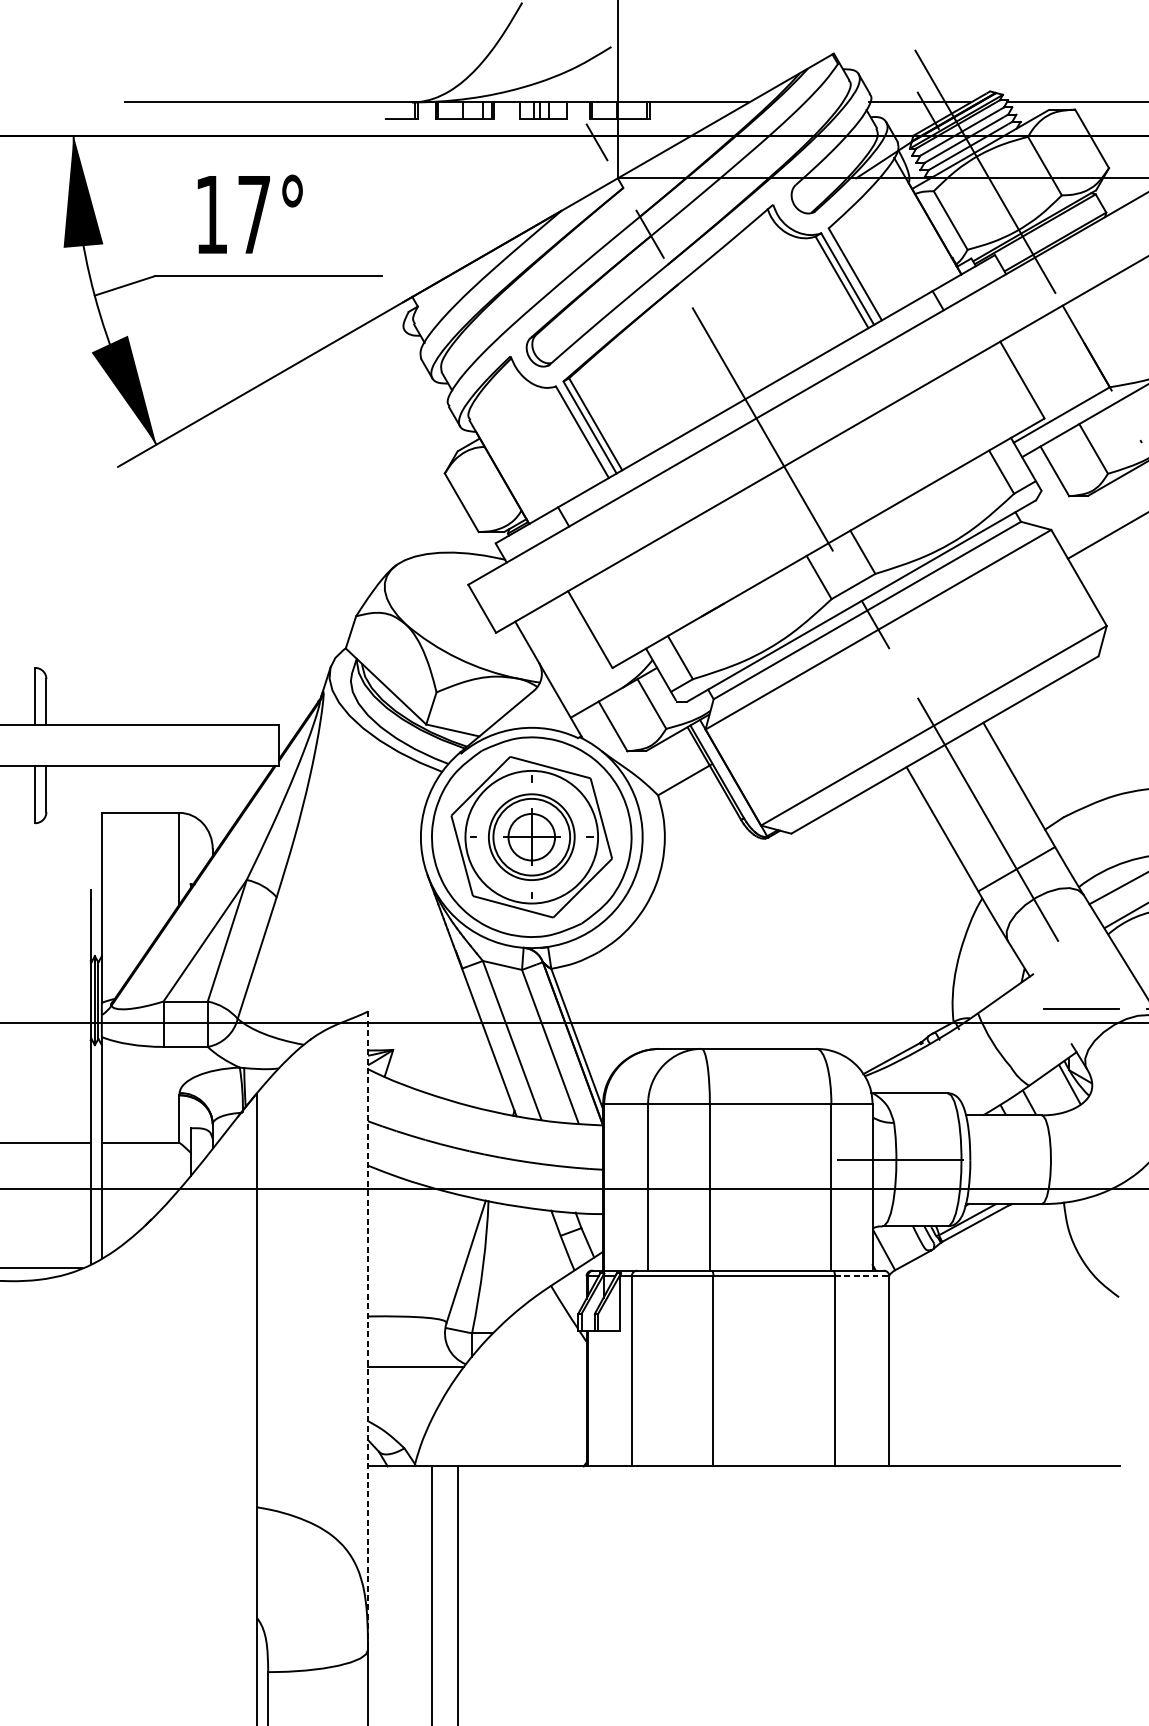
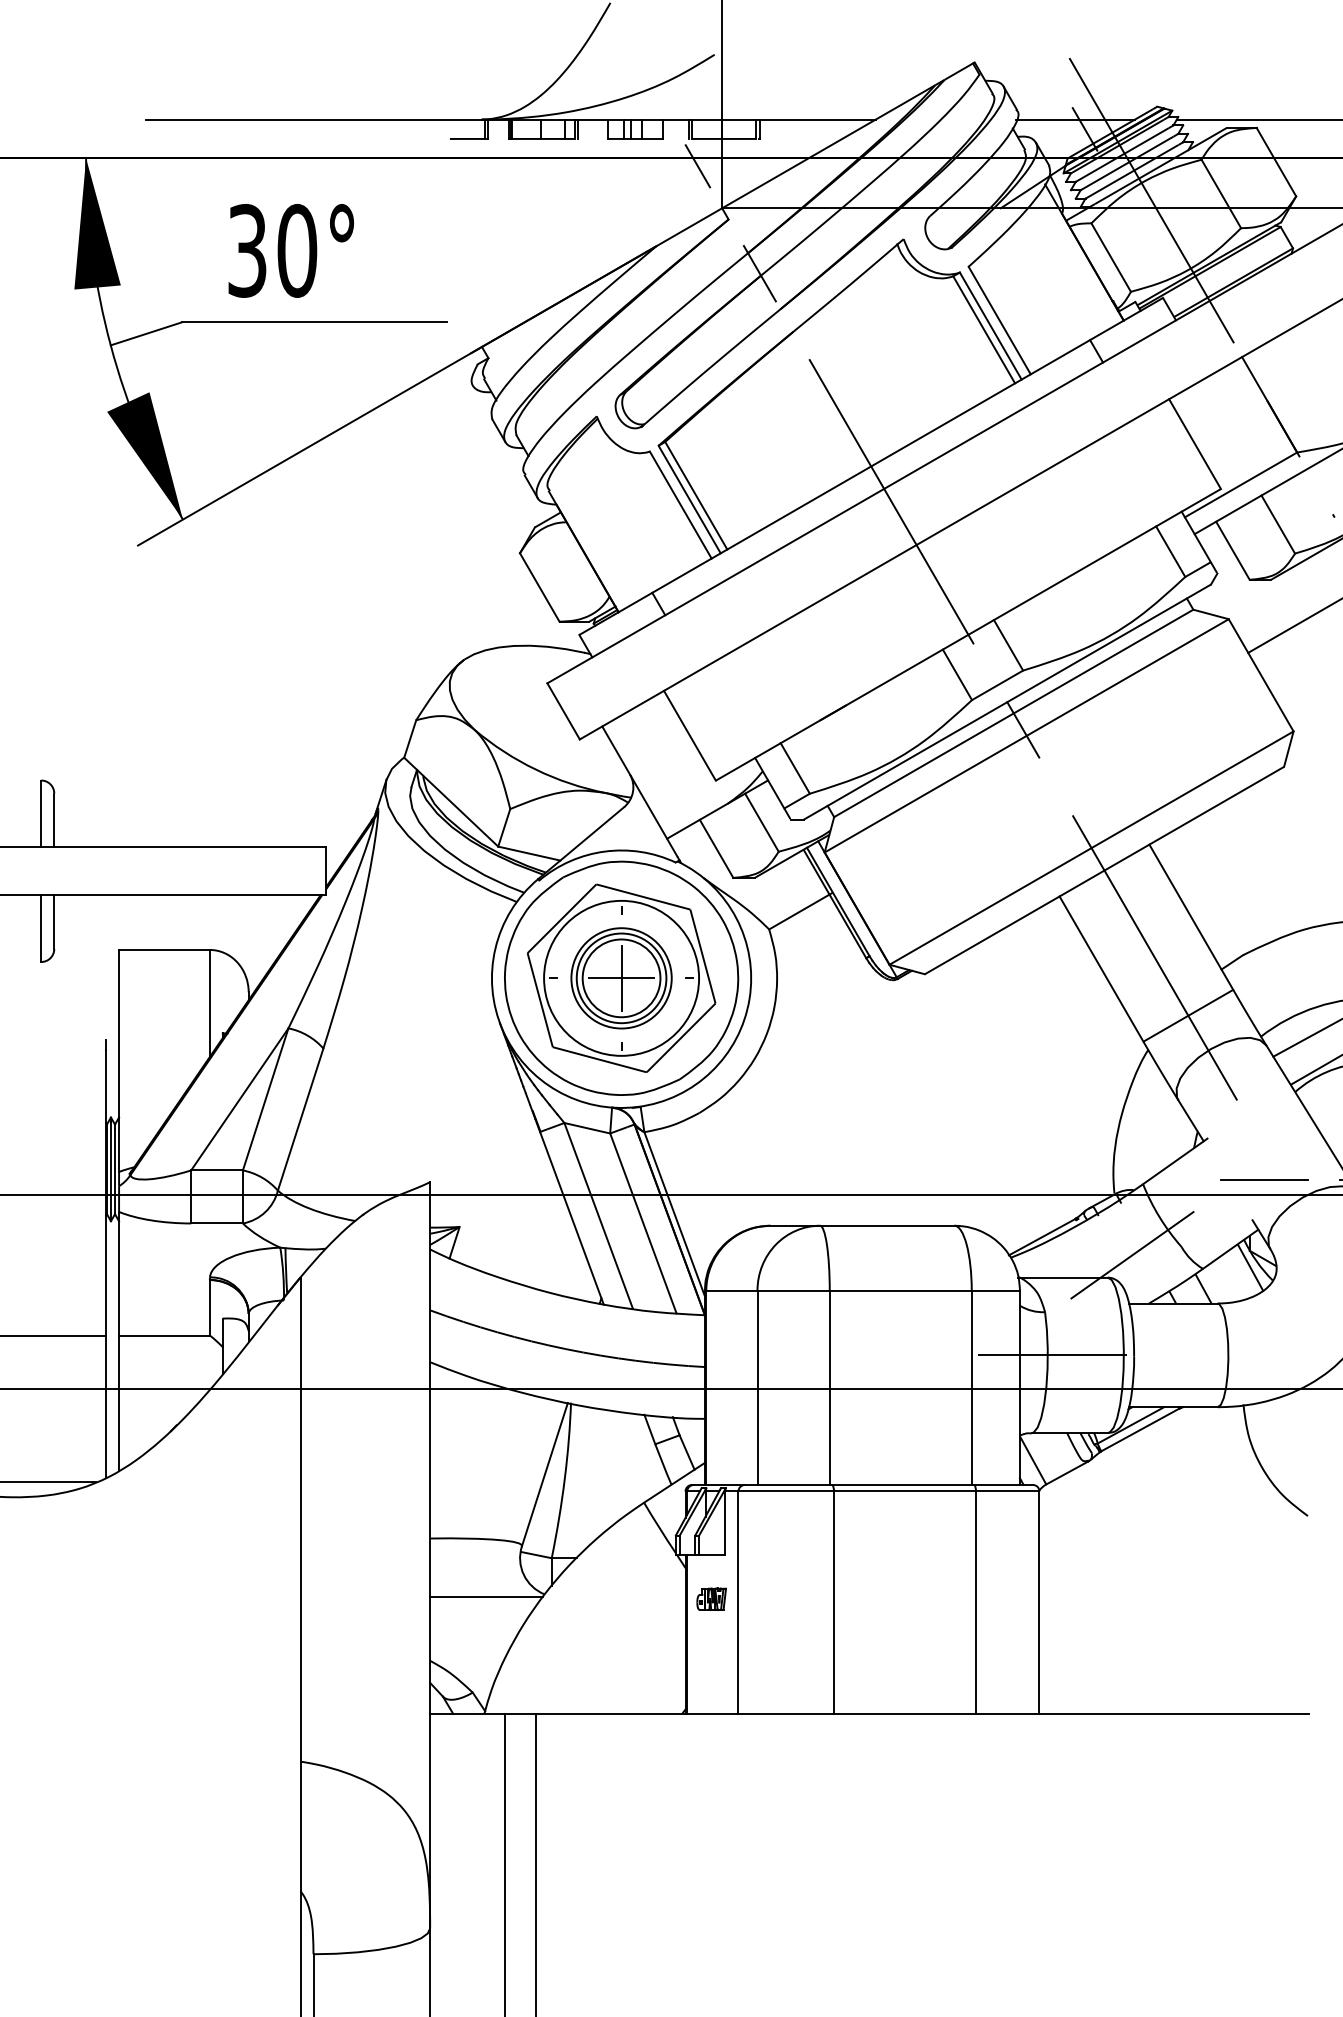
text: (233, 214) -> (272, 250), 17° -> 30°
circle: (531, 837) -> (621, 978), size x1.43
line: (968, 1073) -> (1132, 1254), added
line: (861, 1276) -> (1007, 1491), dashed -> solid
line: (368, 1331) -> (430, 1555), dashed -> solid
part: (608, 1367) -> (711, 1598), added

